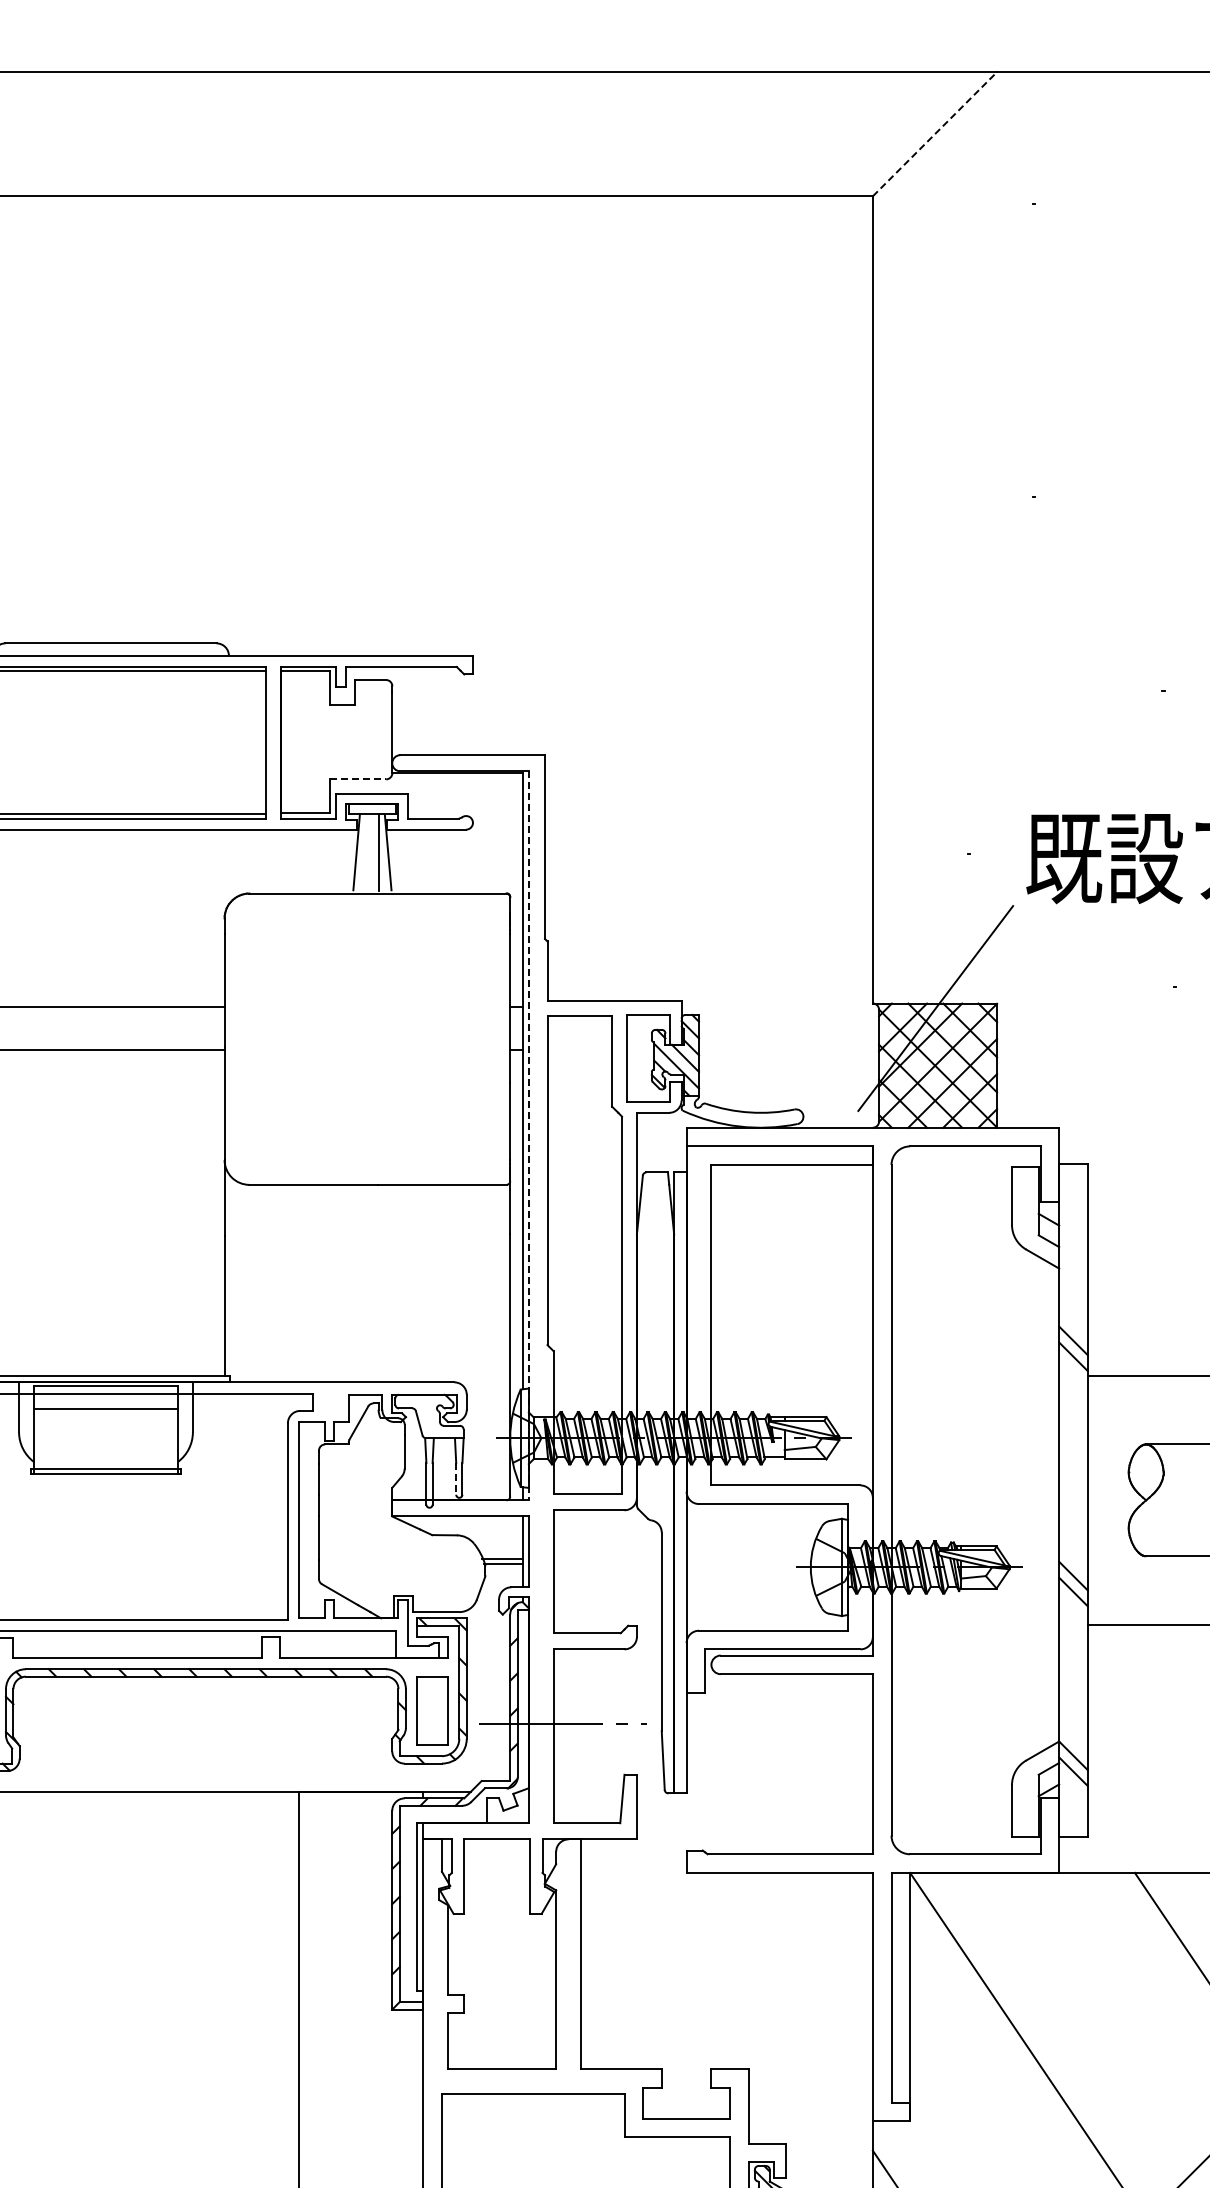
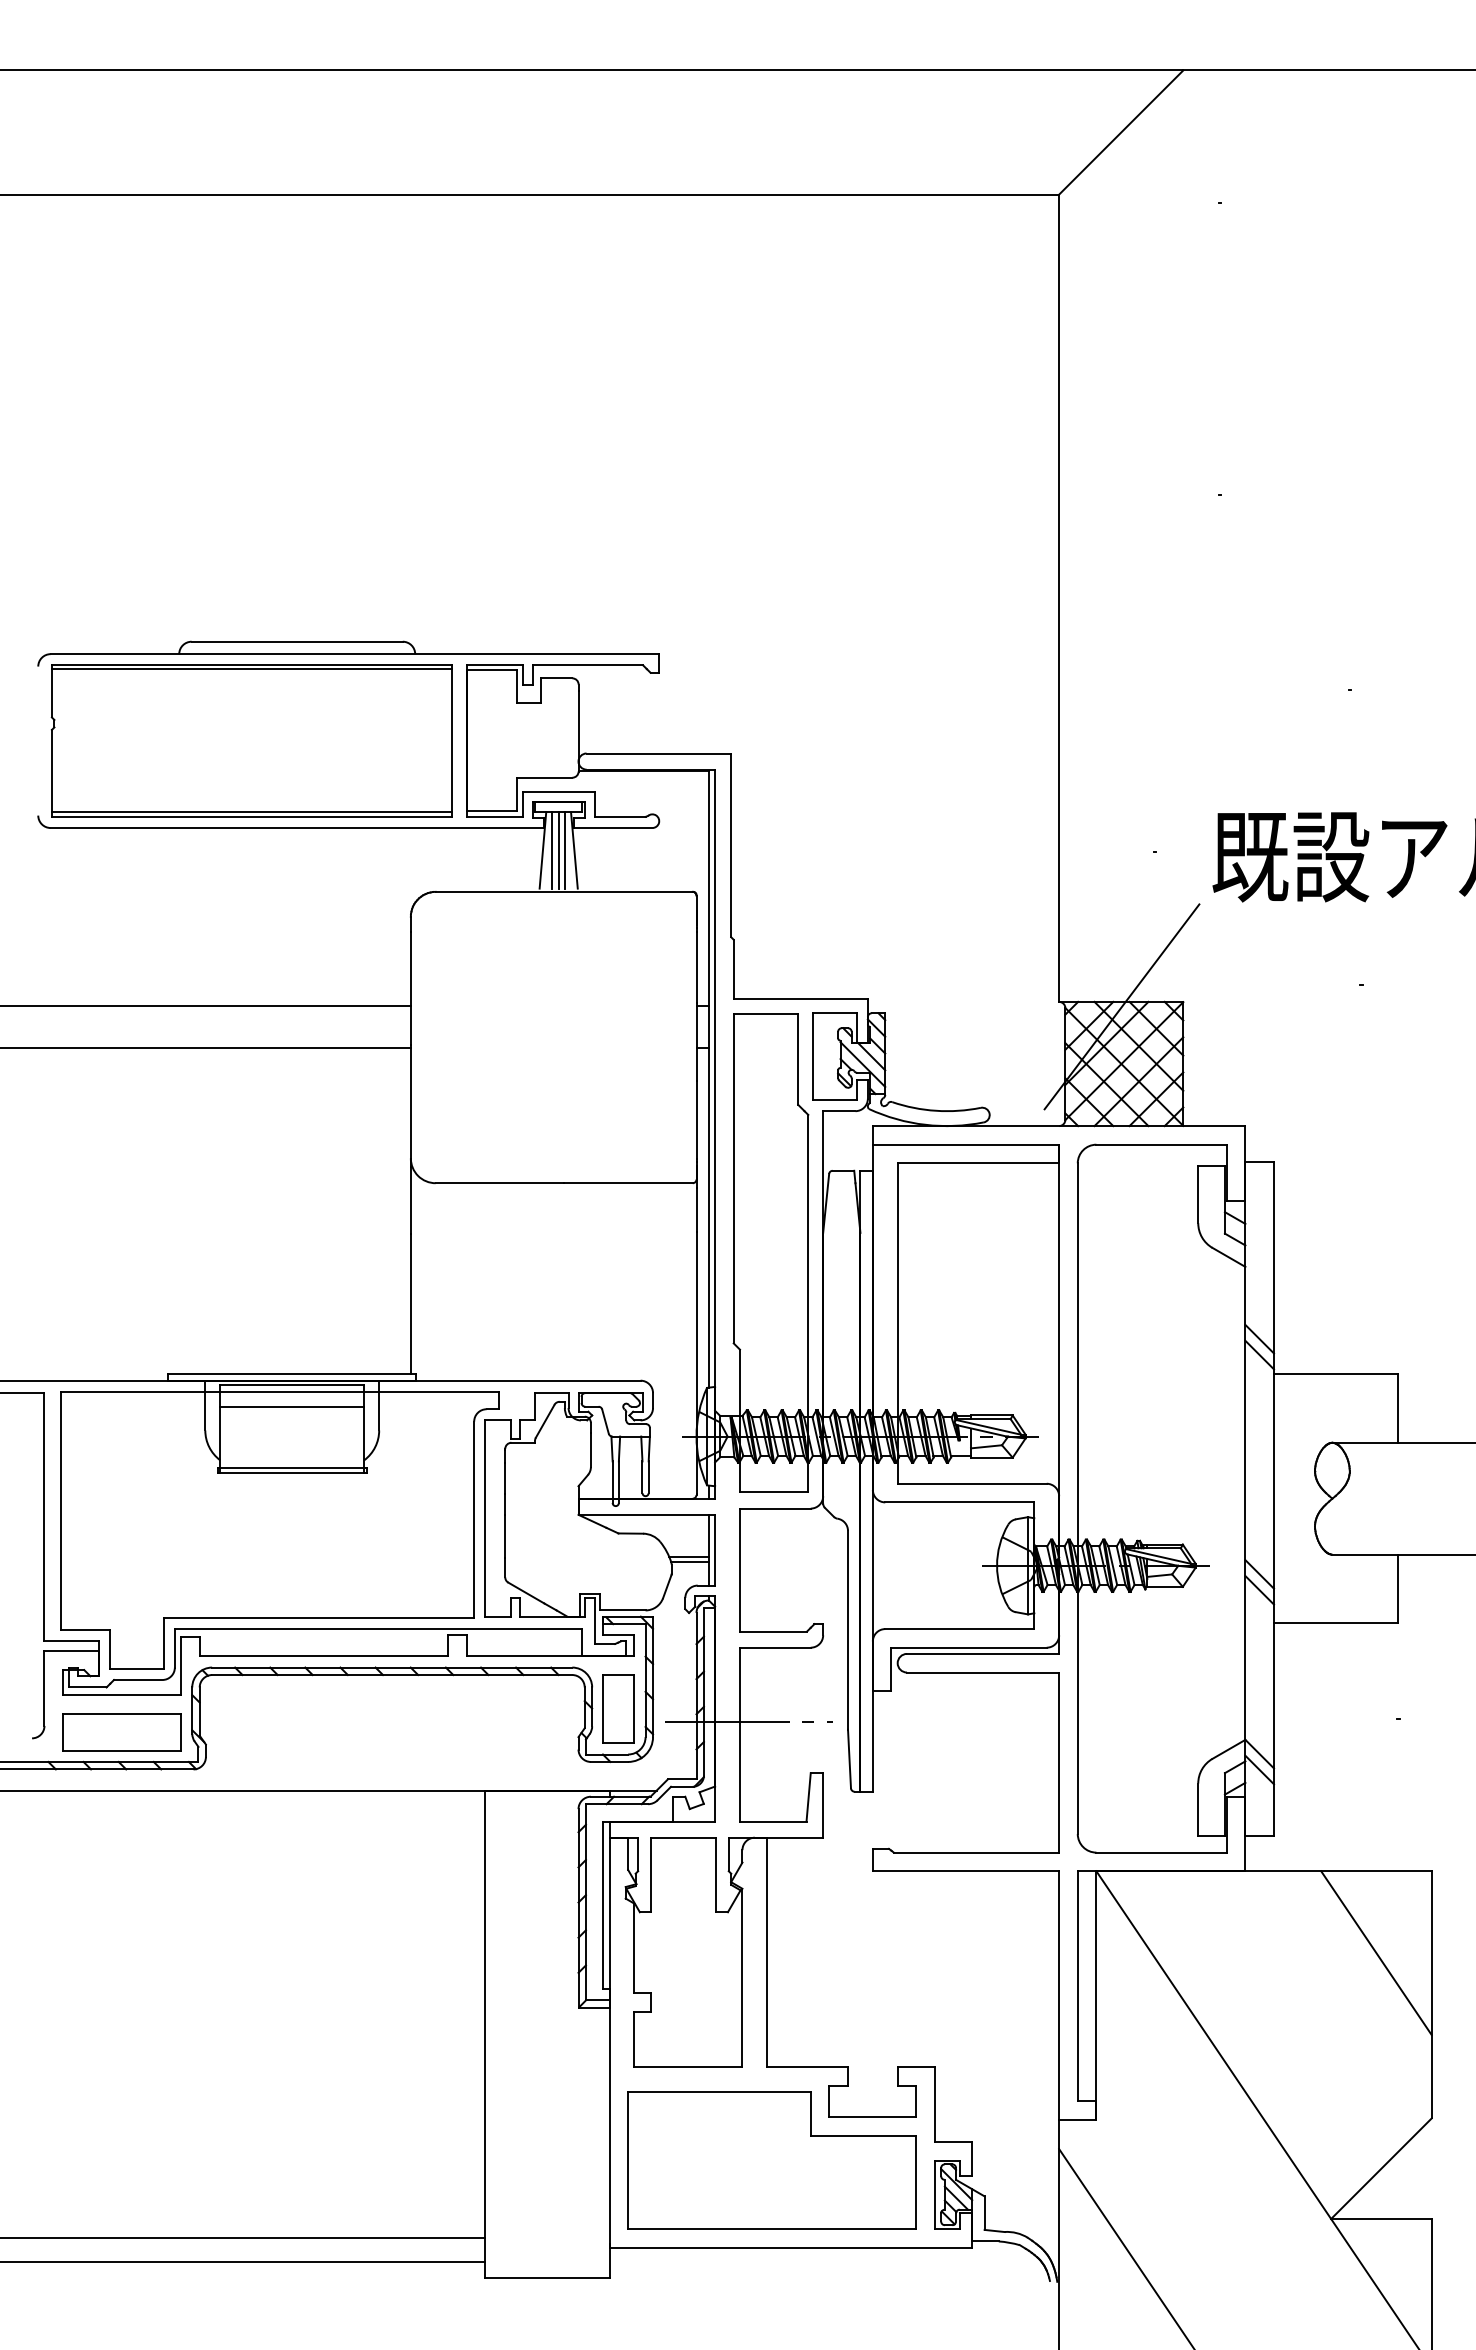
line: (935, 134) -> (1121, 132), dashed -> solid
line: (358, 779) -> (544, 777), dashed -> solid
line: (366, 852) -> (552, 850), added
line: (372, 852) -> (558, 850), added
line: (529, 1136) -> (715, 1134), dashed -> solid
line: (456, 1479) -> (642, 1477), dashed -> solid

